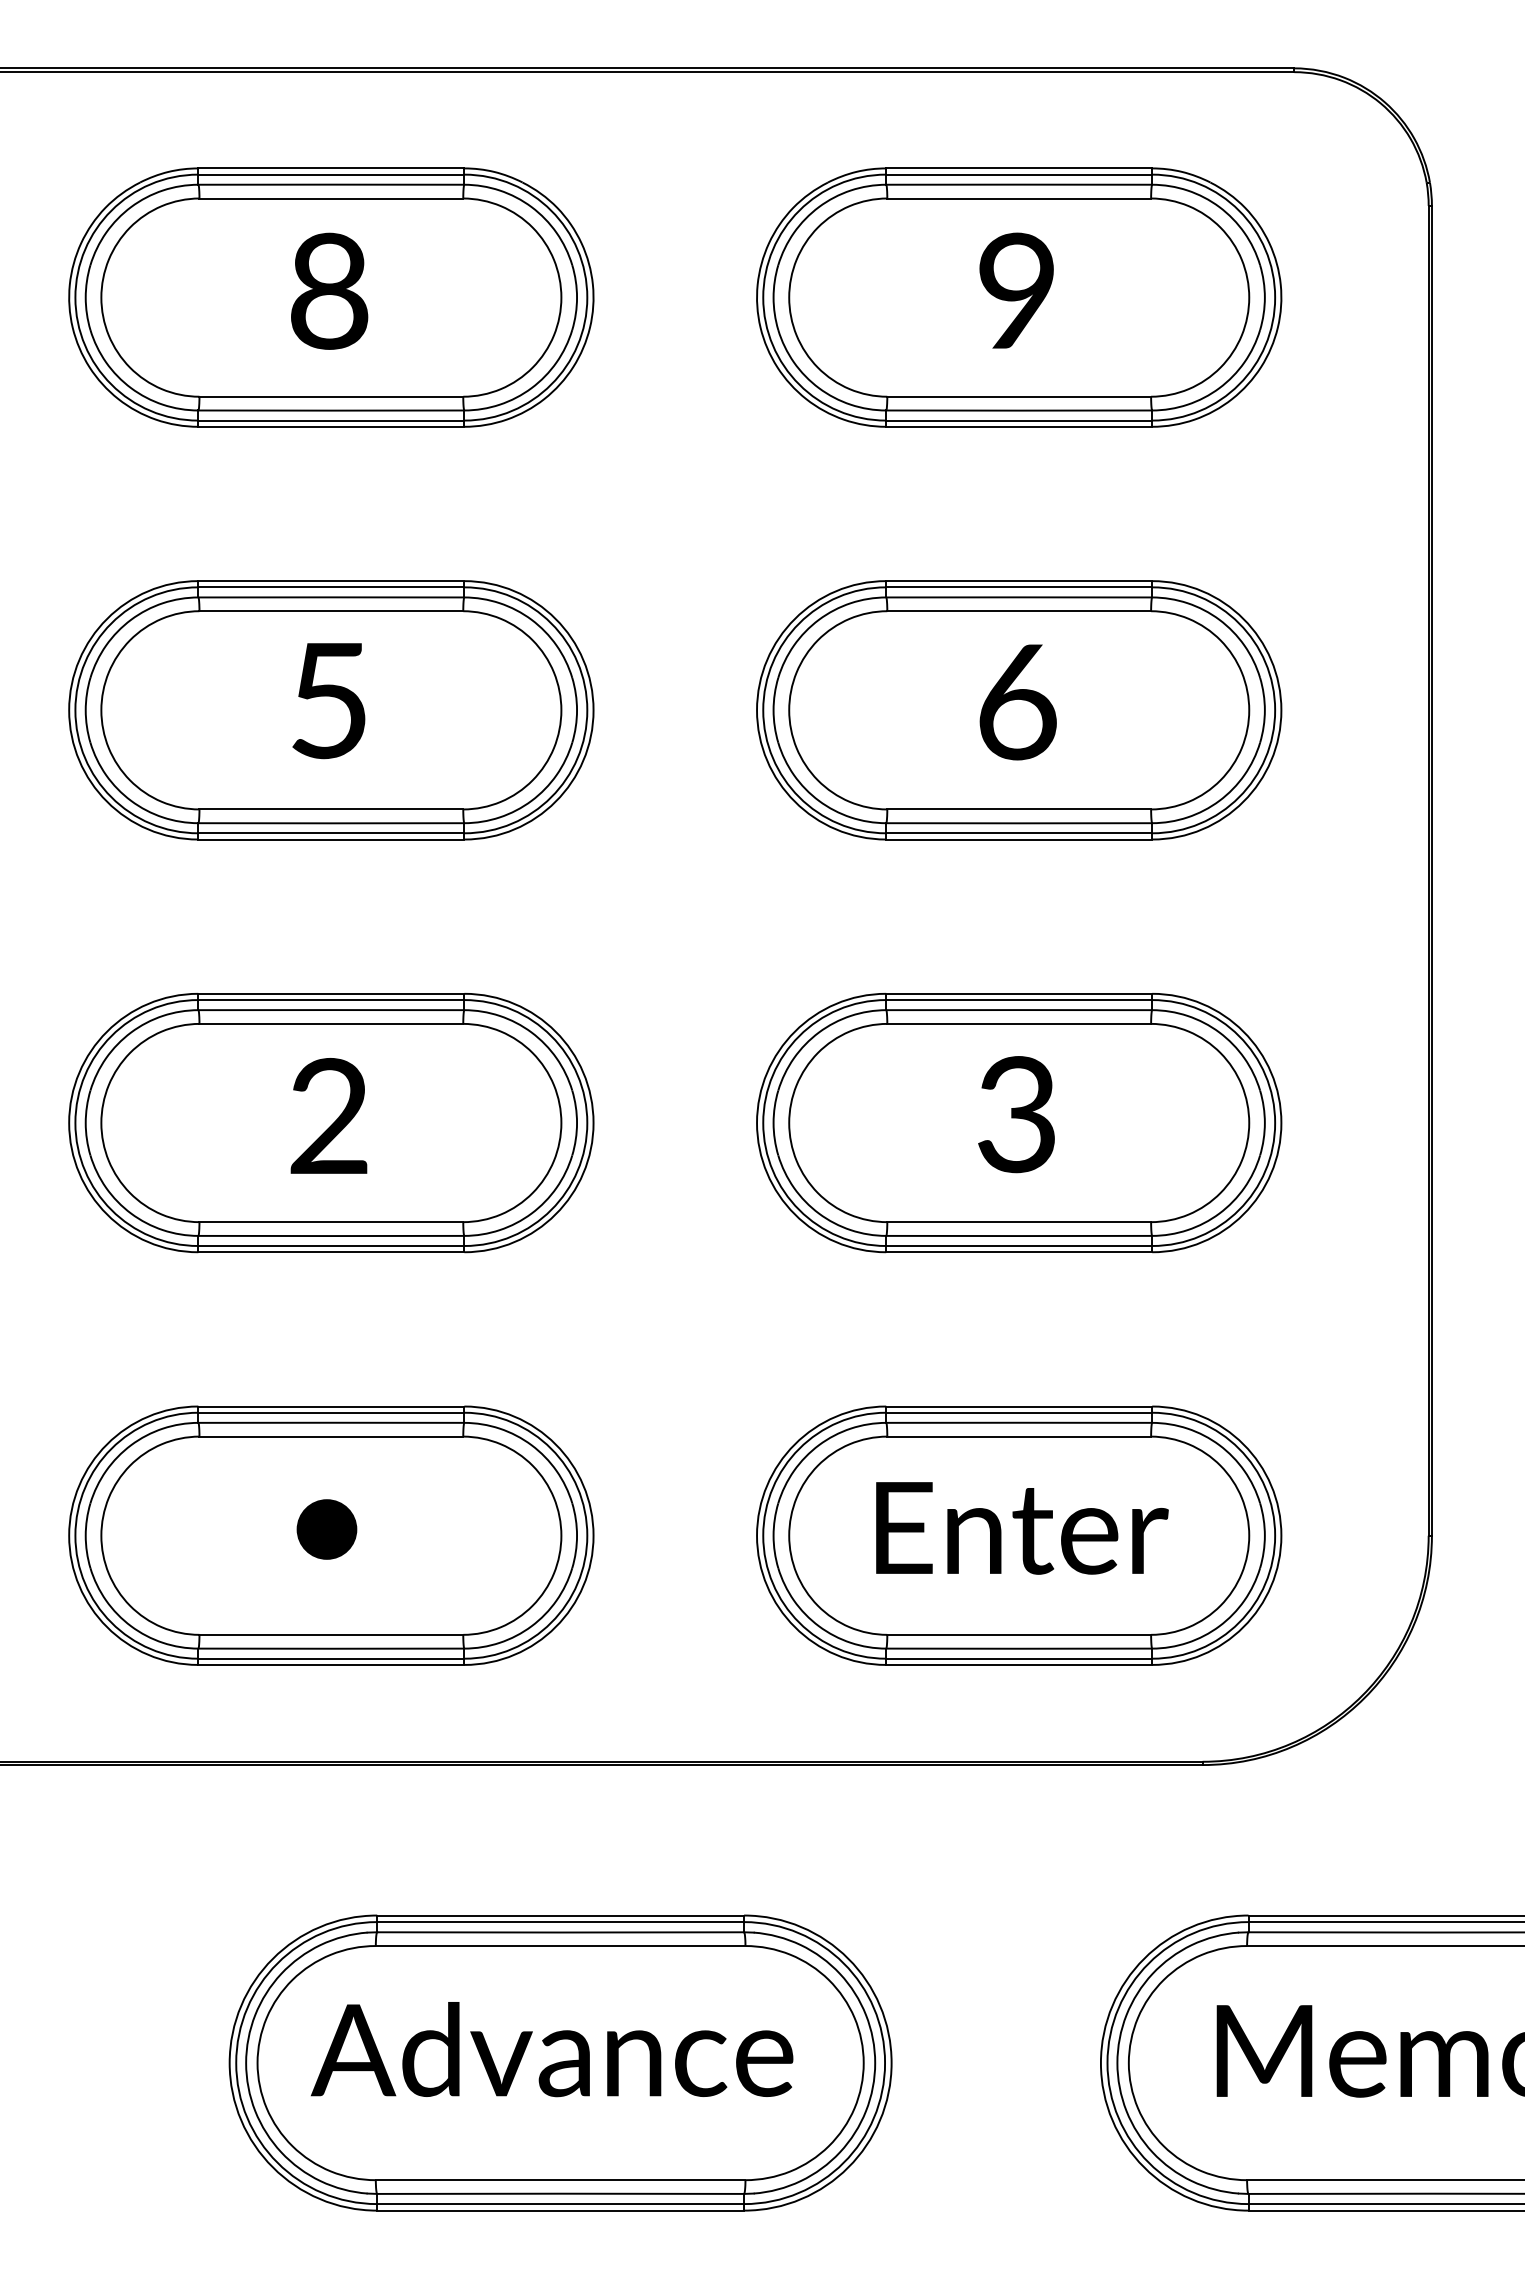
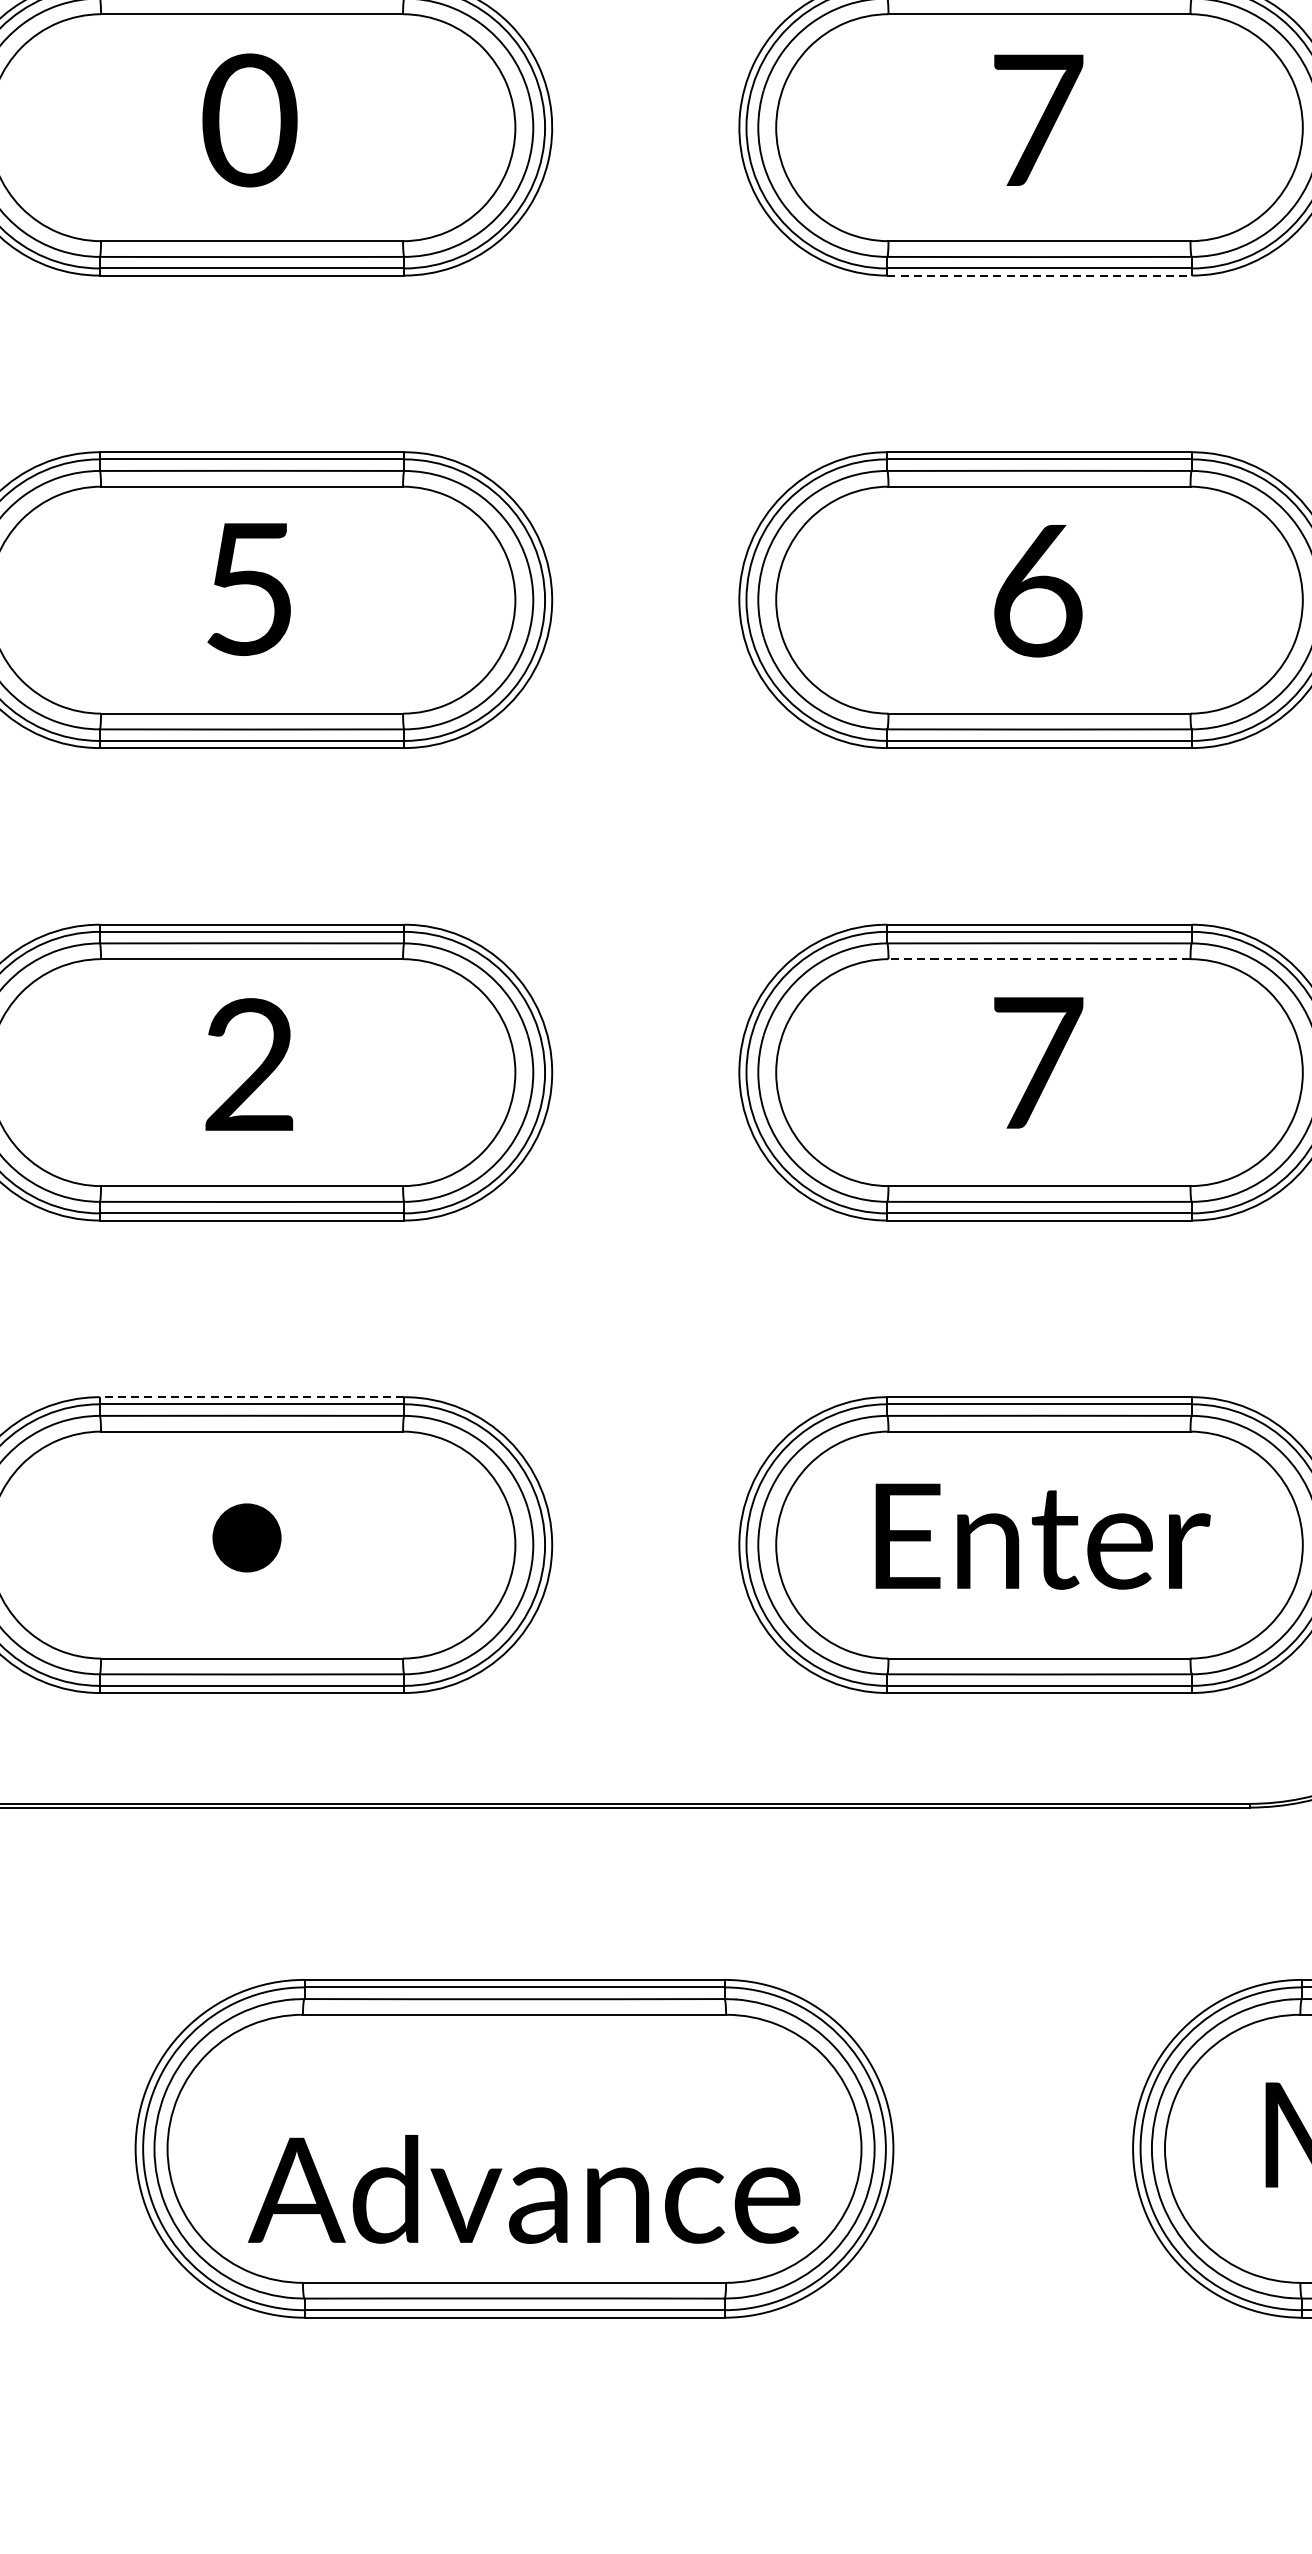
text: (1018, 290) -> (1038, 119), 9 -> 7
text: (329, 291) -> (249, 120), 8 -> 0
line: (1019, 426) -> (1039, 275), solid -> dashed
line: (1019, 1023) -> (1039, 958), solid -> dashed
text: (1017, 1114) -> (1037, 1062), 3 -> 7
line: (331, 1406) -> (252, 1397), solid -> dashed
text: (551, 2049) -> (523, 2189), moved

